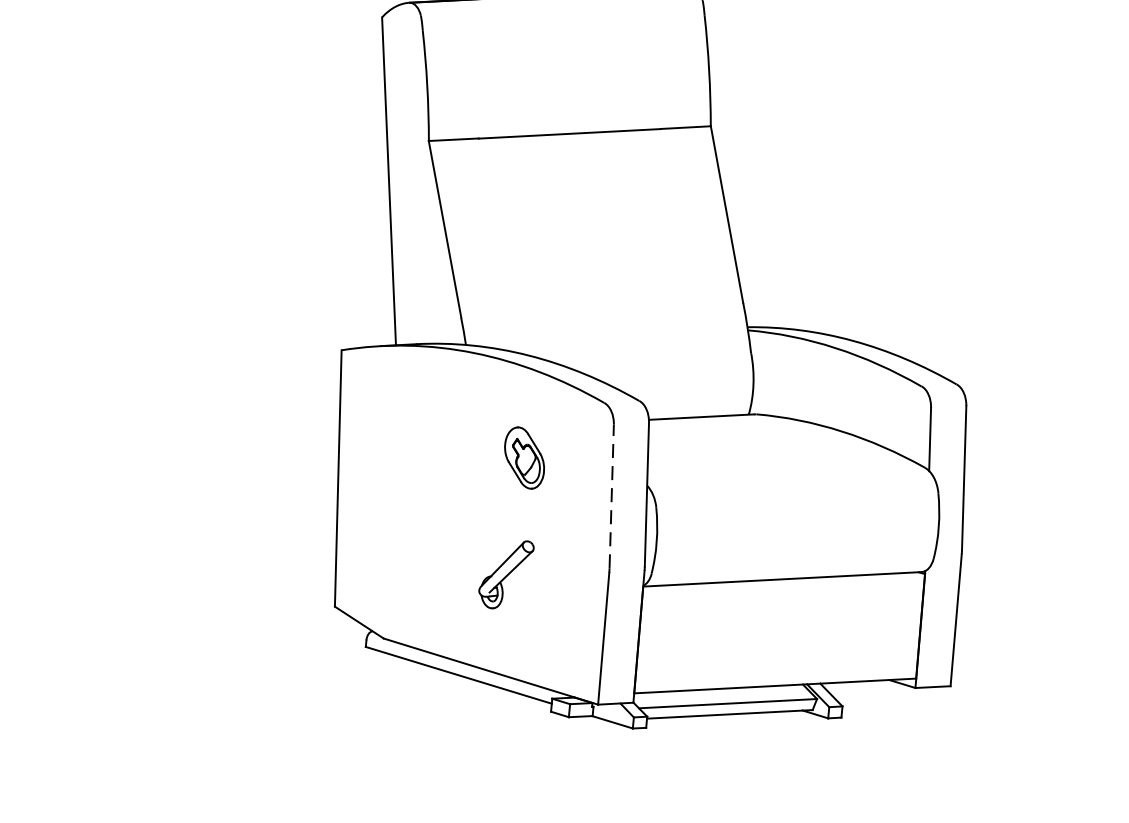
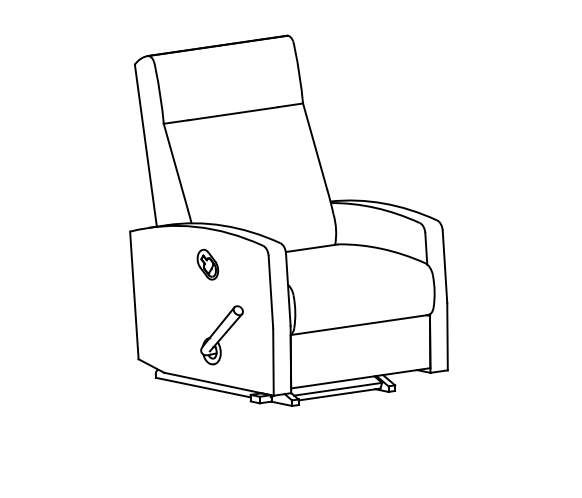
part: (523, 457) -> (207, 264), moved
line: (610, 495) -> (270, 291), dashed -> solid
part: (504, 574) -> (221, 335), size x1.67

